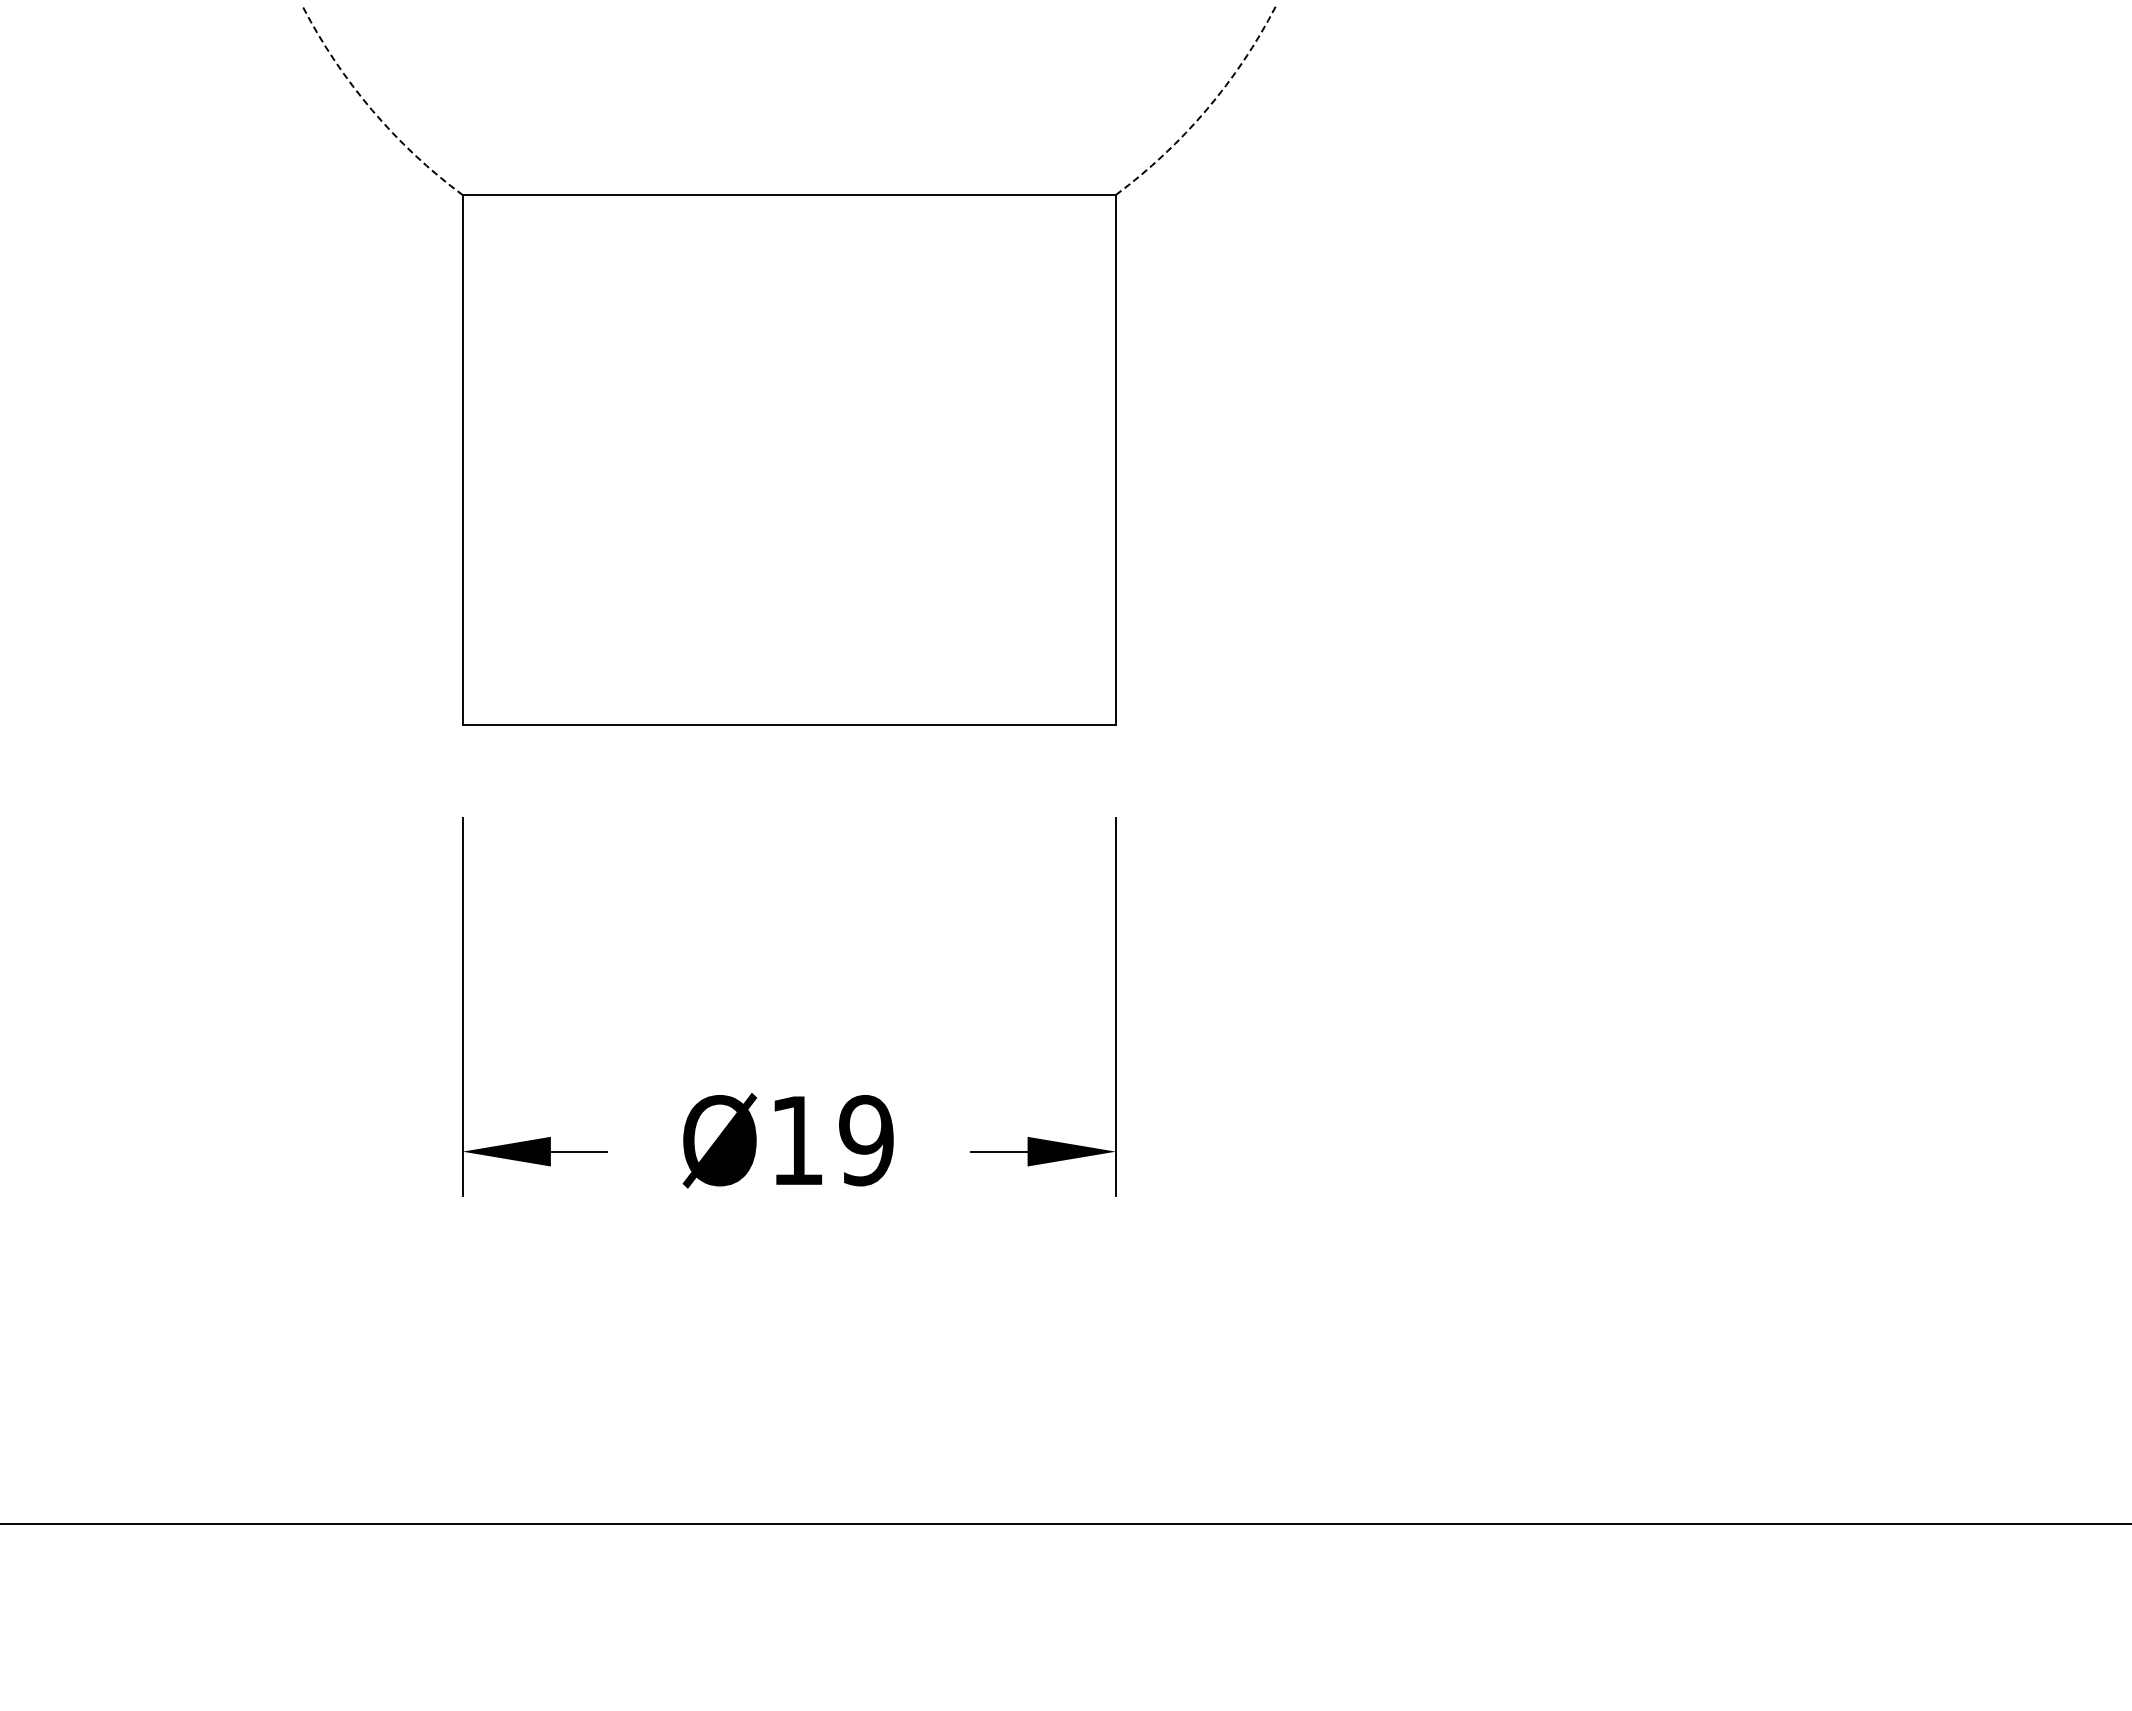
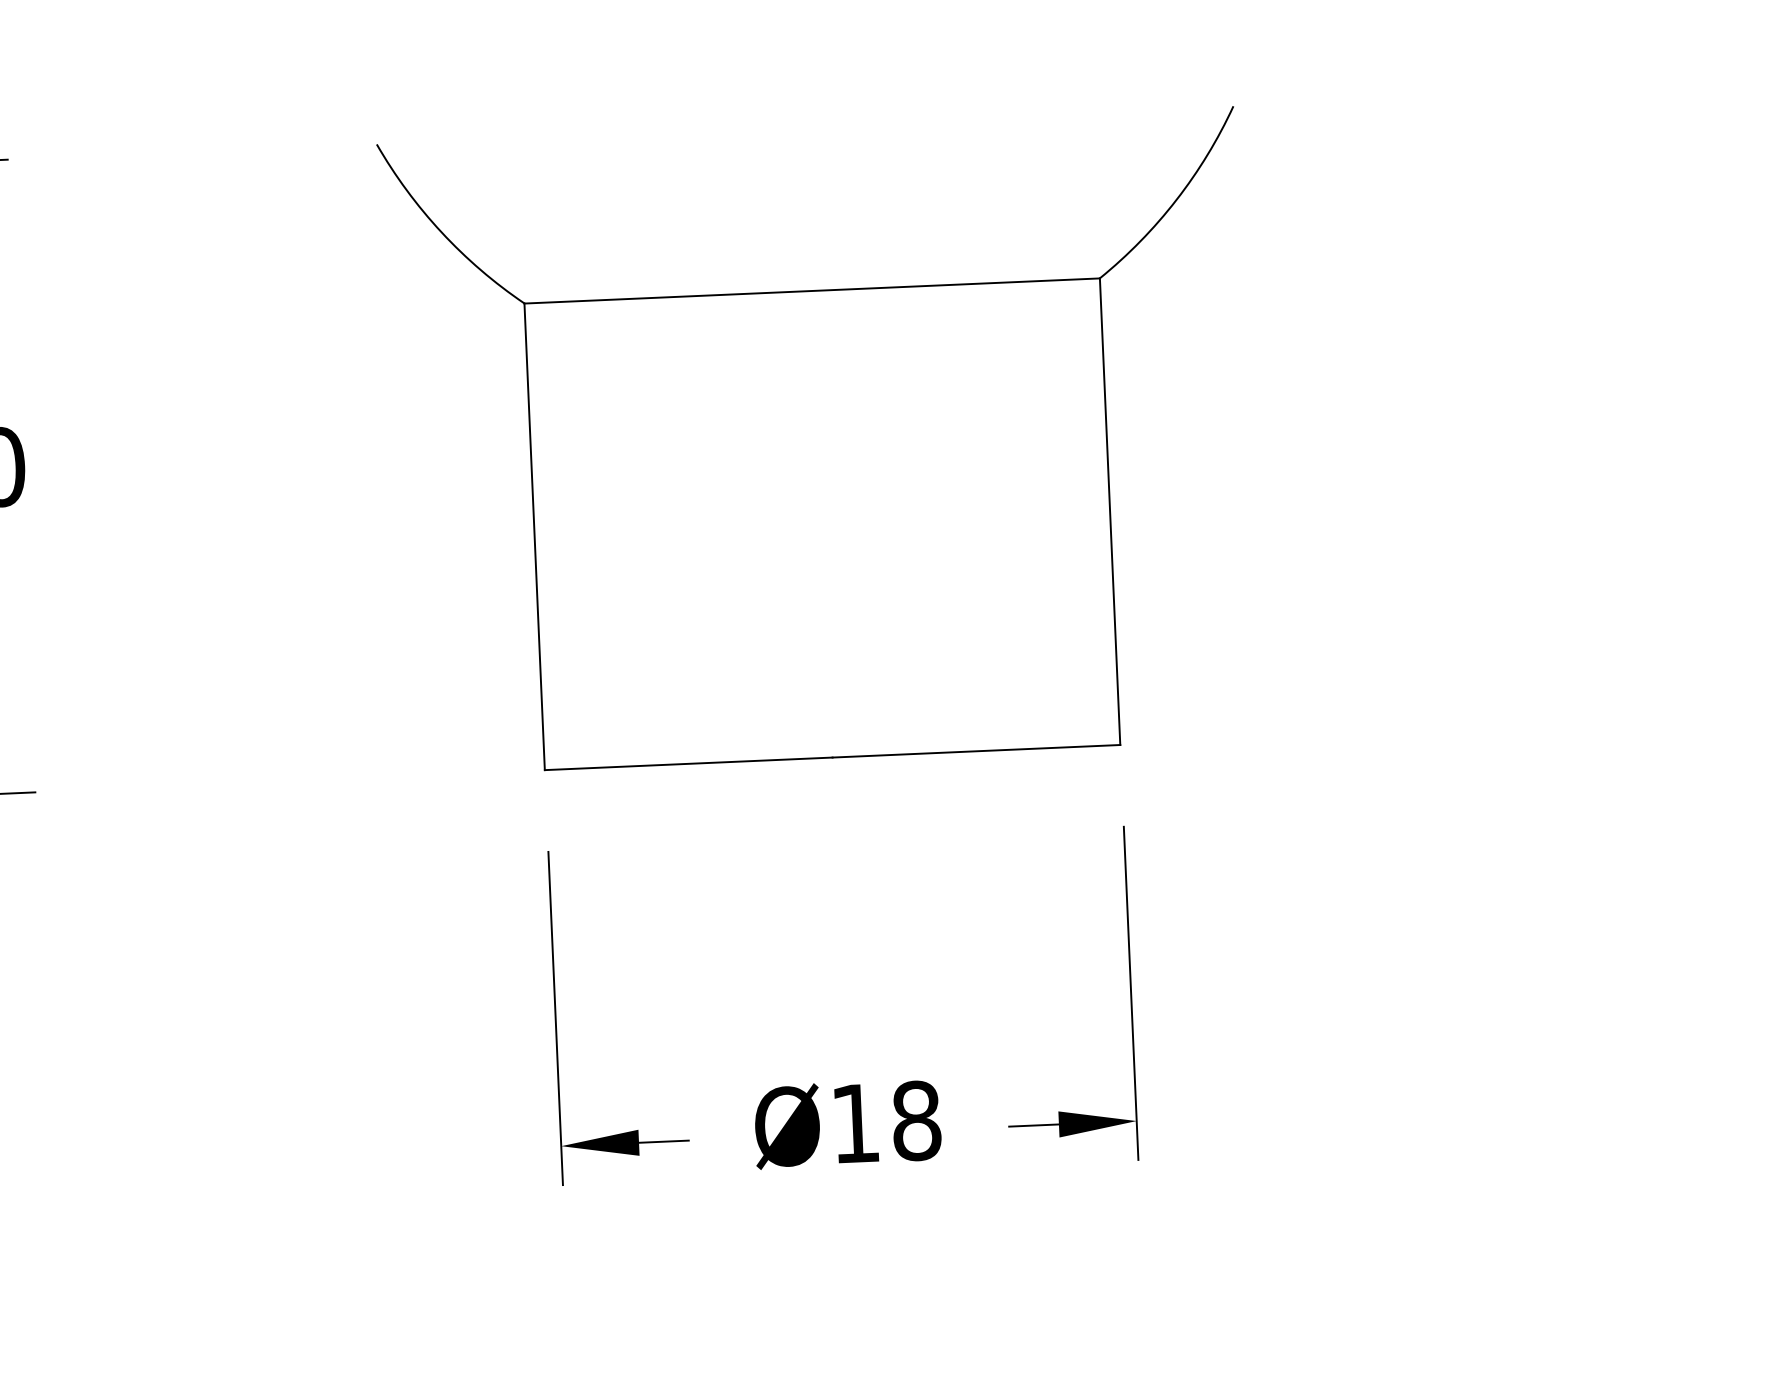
arc: (1206, 109) -> (1176, 199), dashed -> solid
arc: (372, 110) -> (441, 232), dashed -> solid
text: (866, 1140) -> (916, 1120), Ø19 -> Ø18

